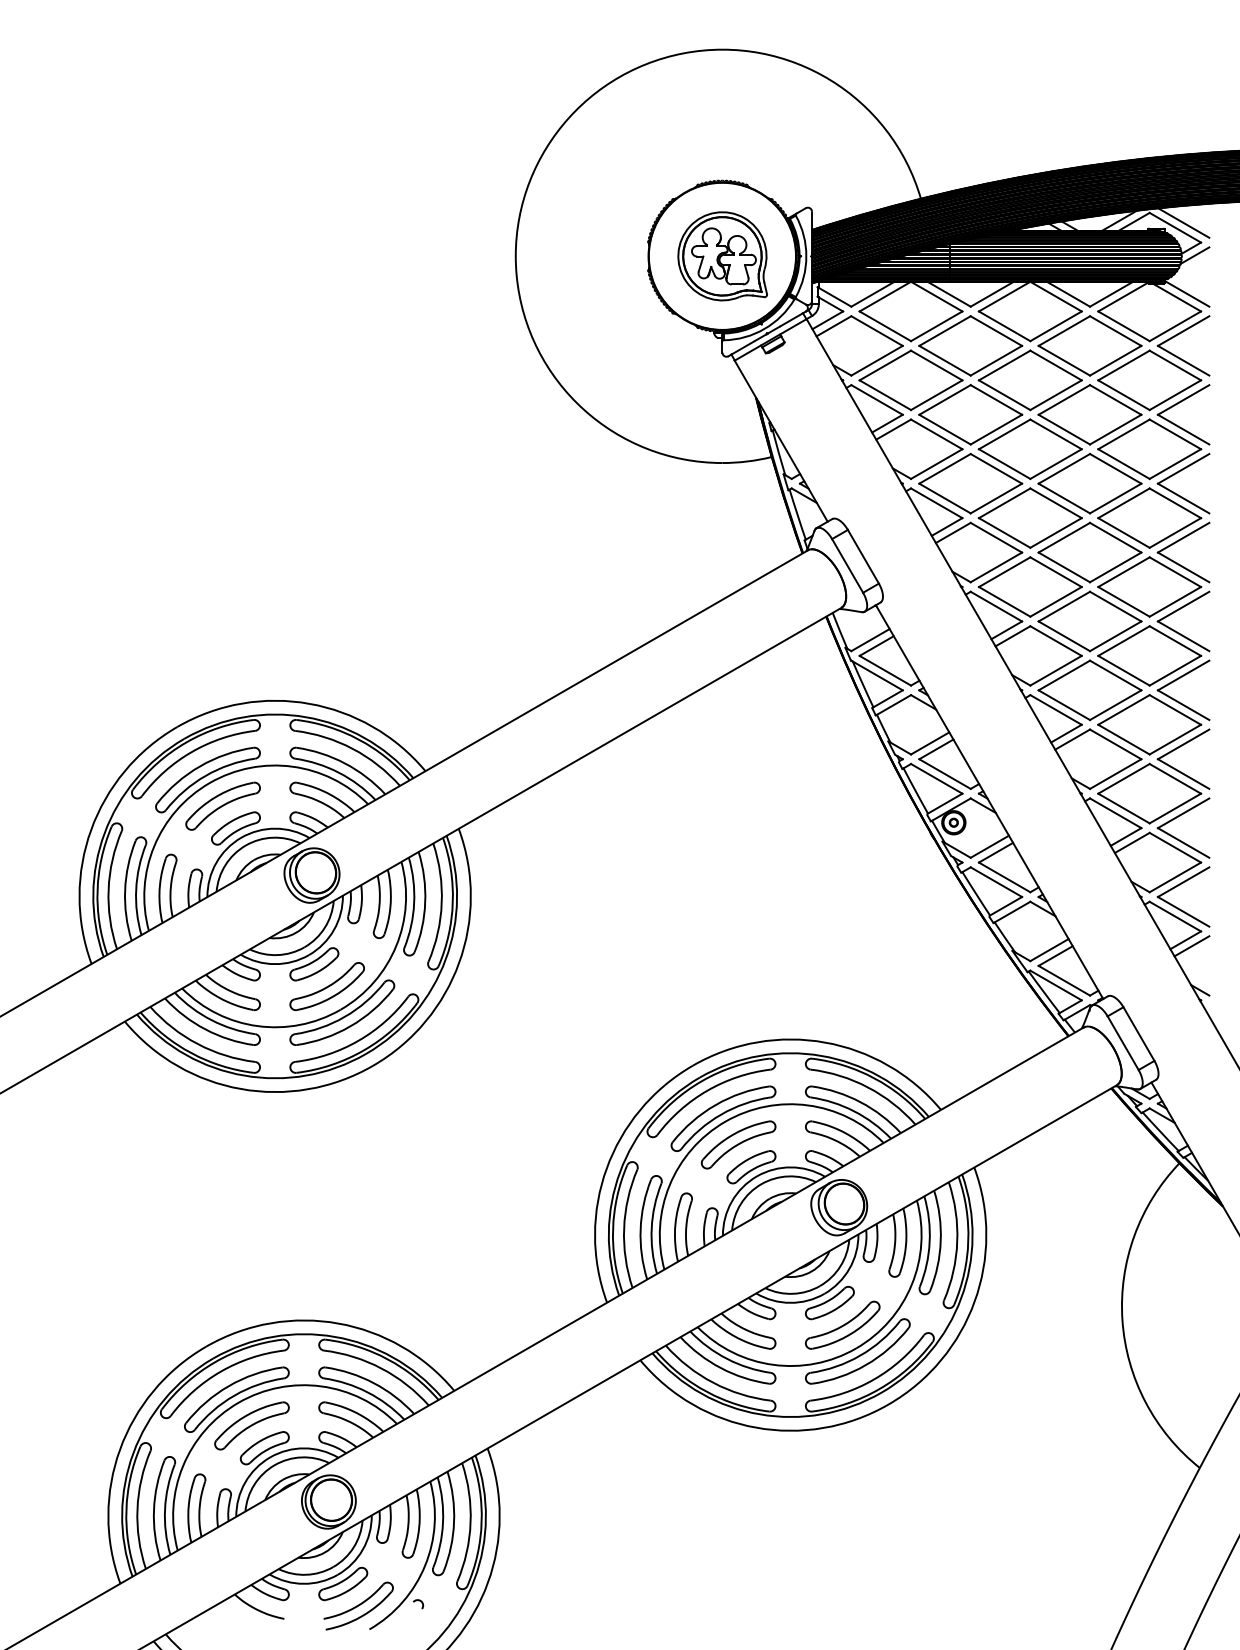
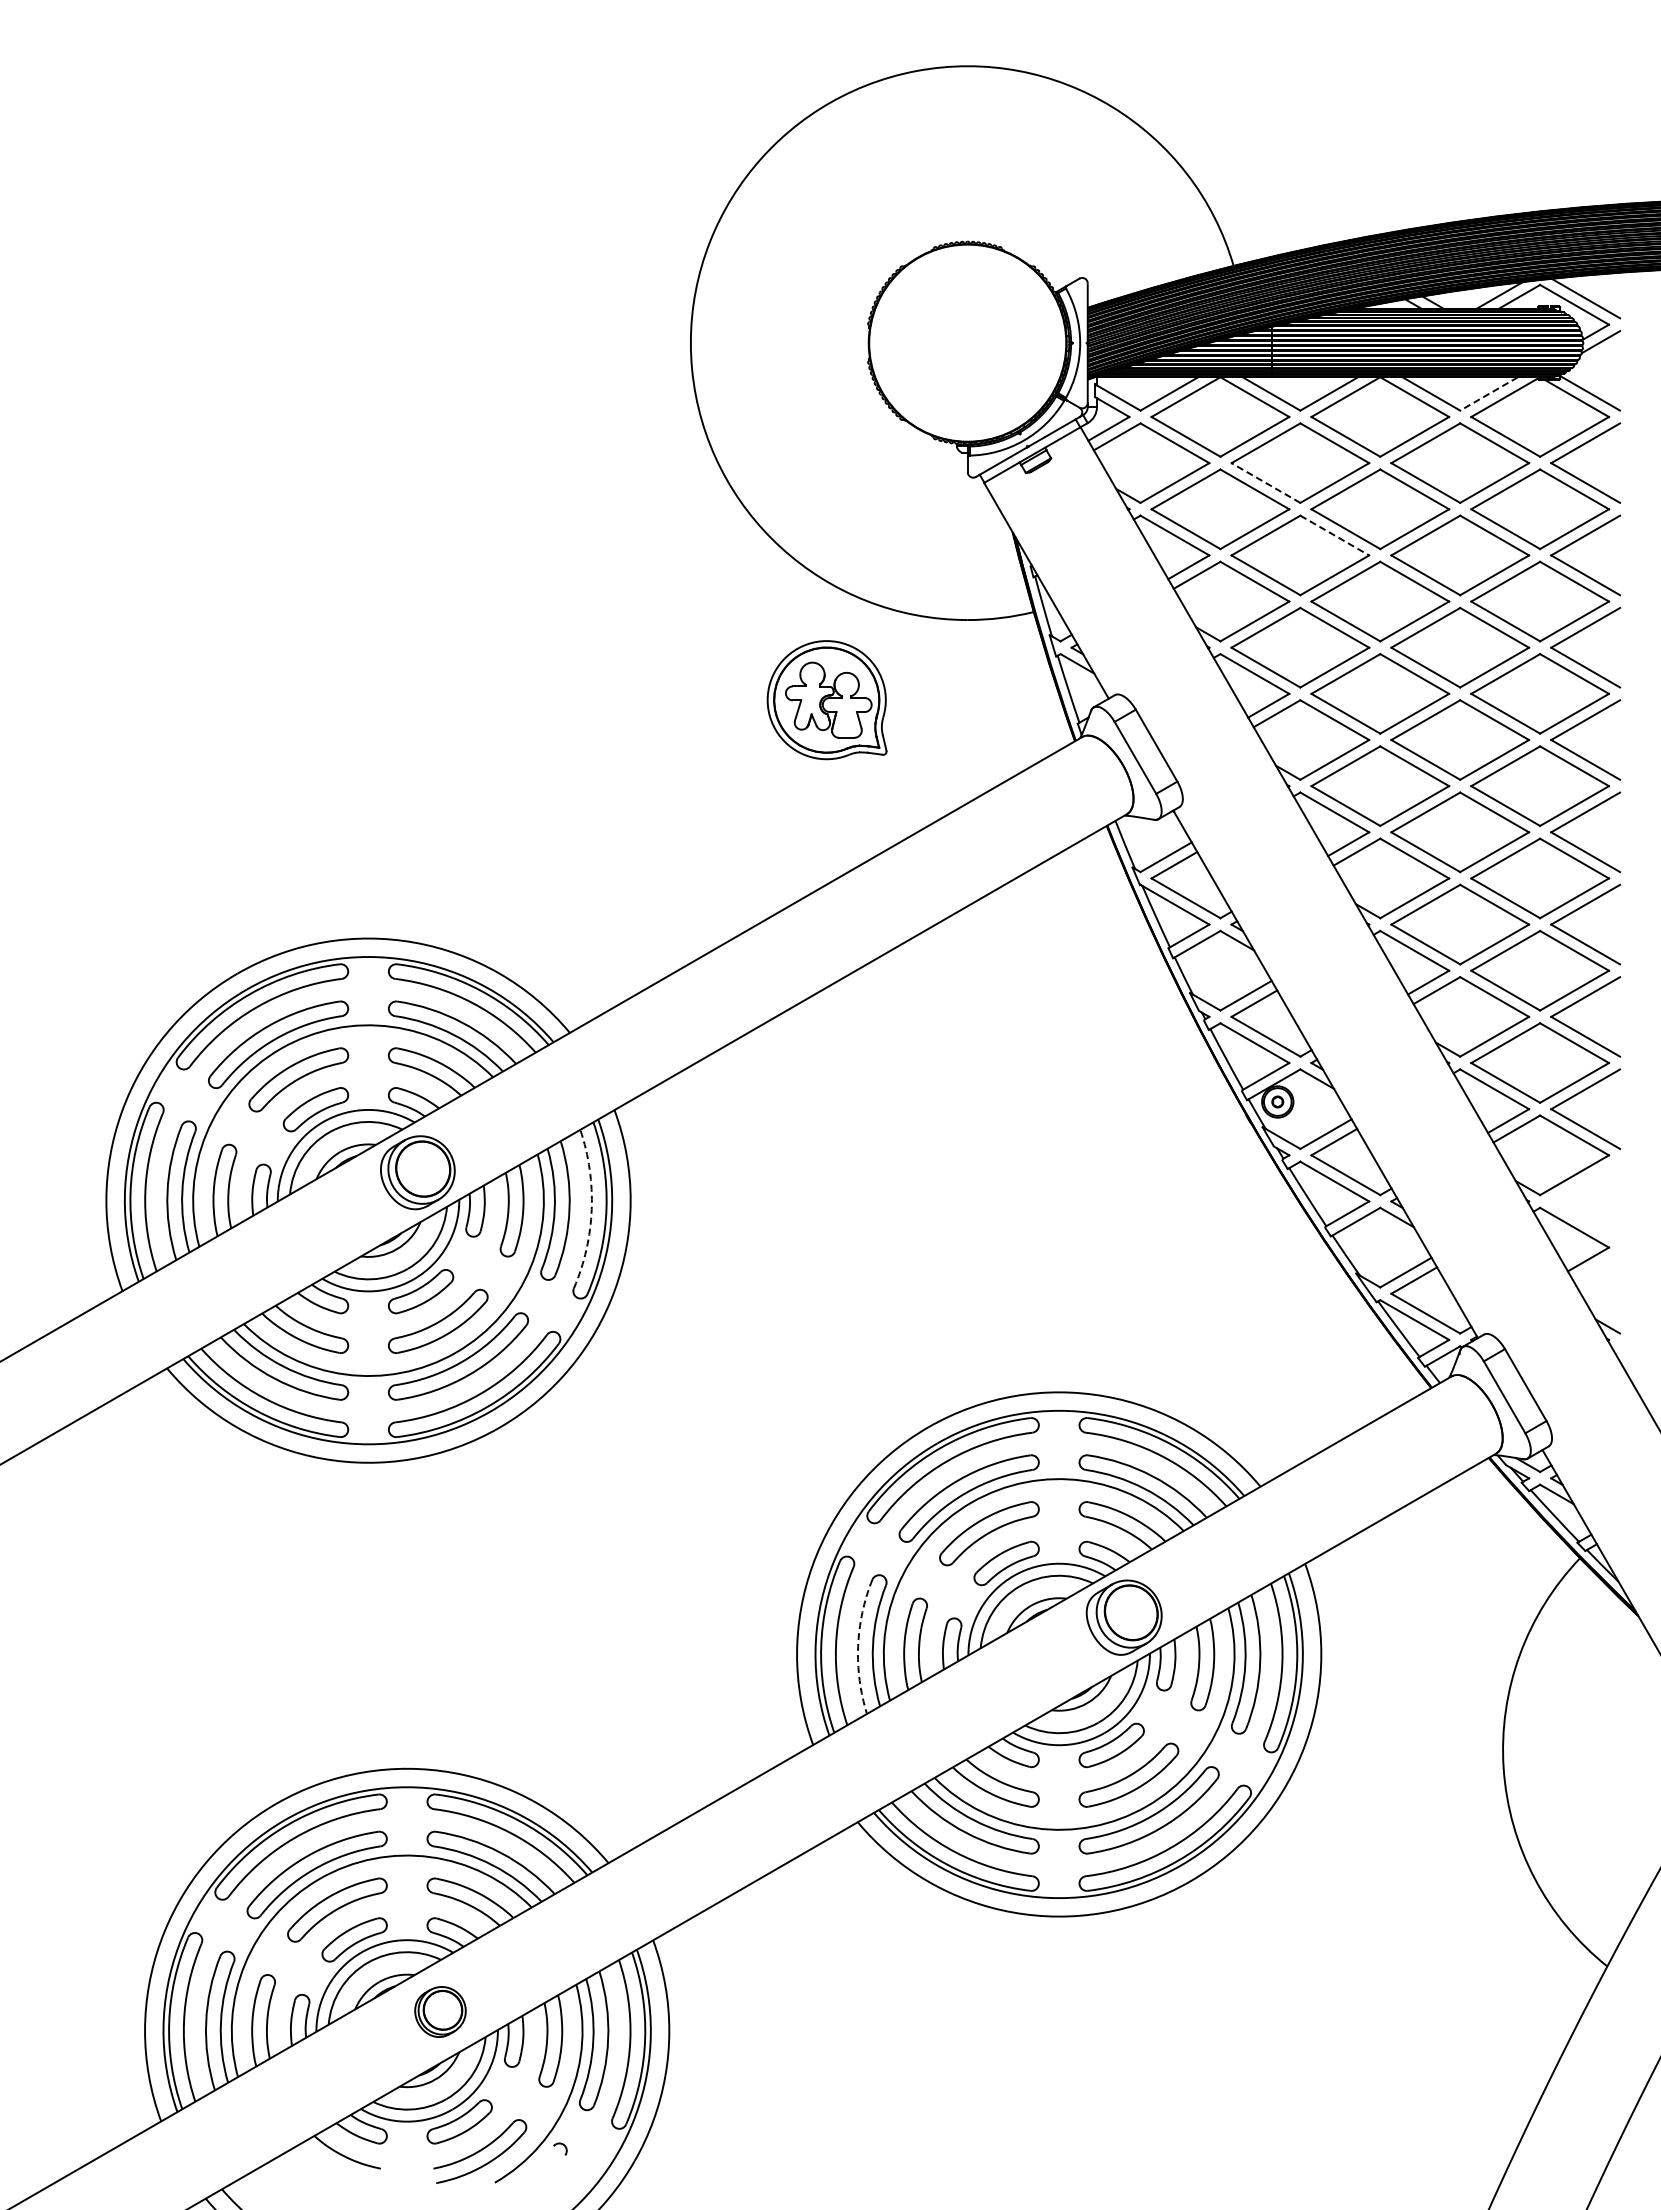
part: (722, 256) -> (826, 700), moved
line: (1111, 294) -> (1488, 394), solid -> dashed
line: (944, 361) -> (1265, 483), solid -> dashed
line: (996, 399) -> (1334, 535), solid -> dashed
part: (1177, 886) -> (1577, 1187), removed
arc: (441, 902) -> (591, 1209), solid -> dashed
line: (1191, 946) -> (1596, 1267), removed
arc: (640, 1229) -> (858, 1646), solid -> dashed
part: (328, 1501) -> (440, 2011), size x0.7

